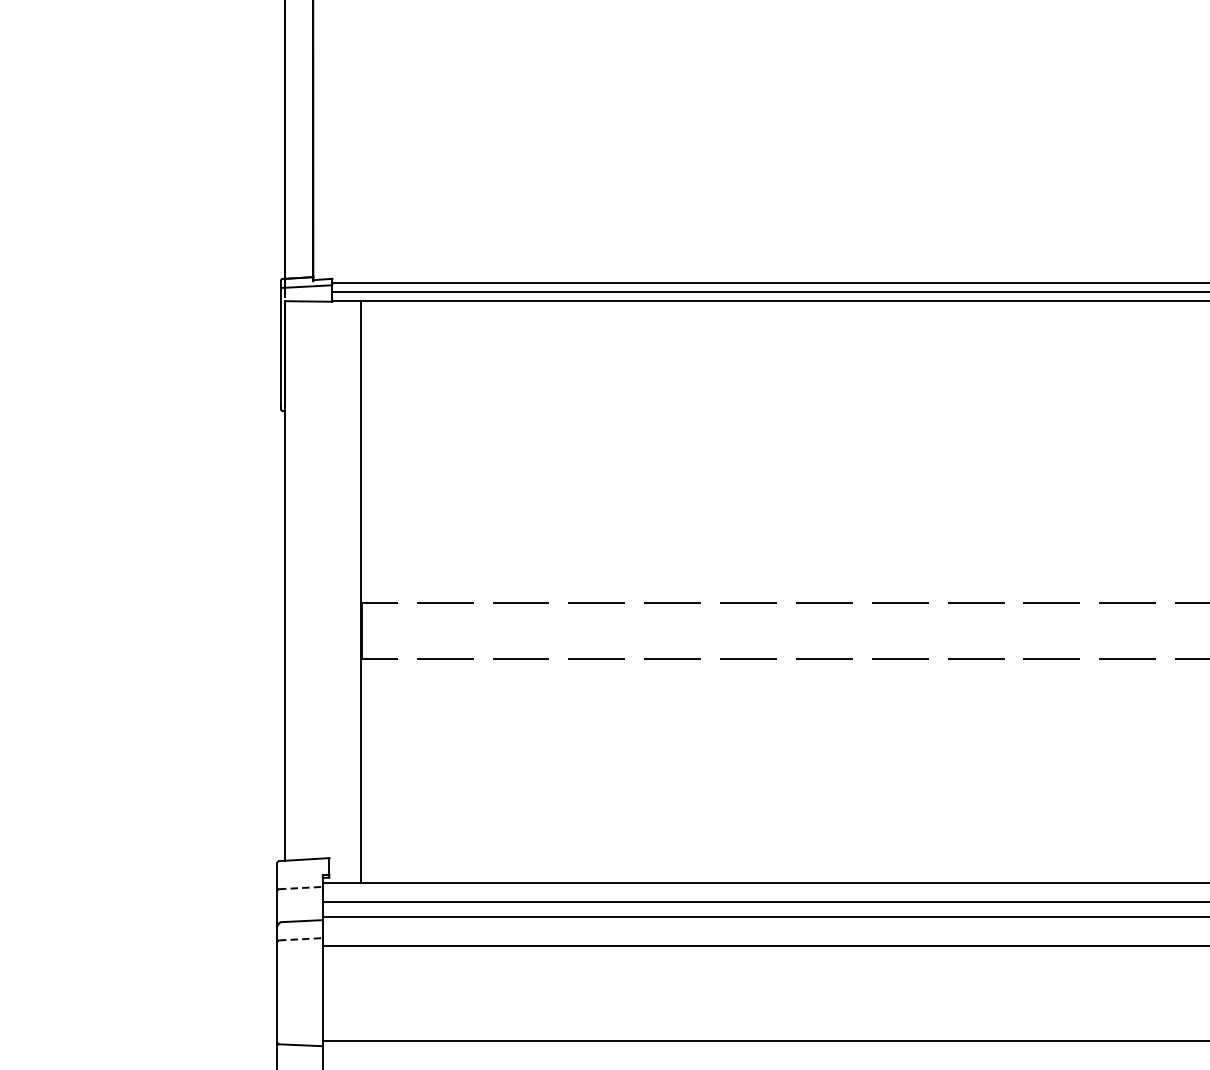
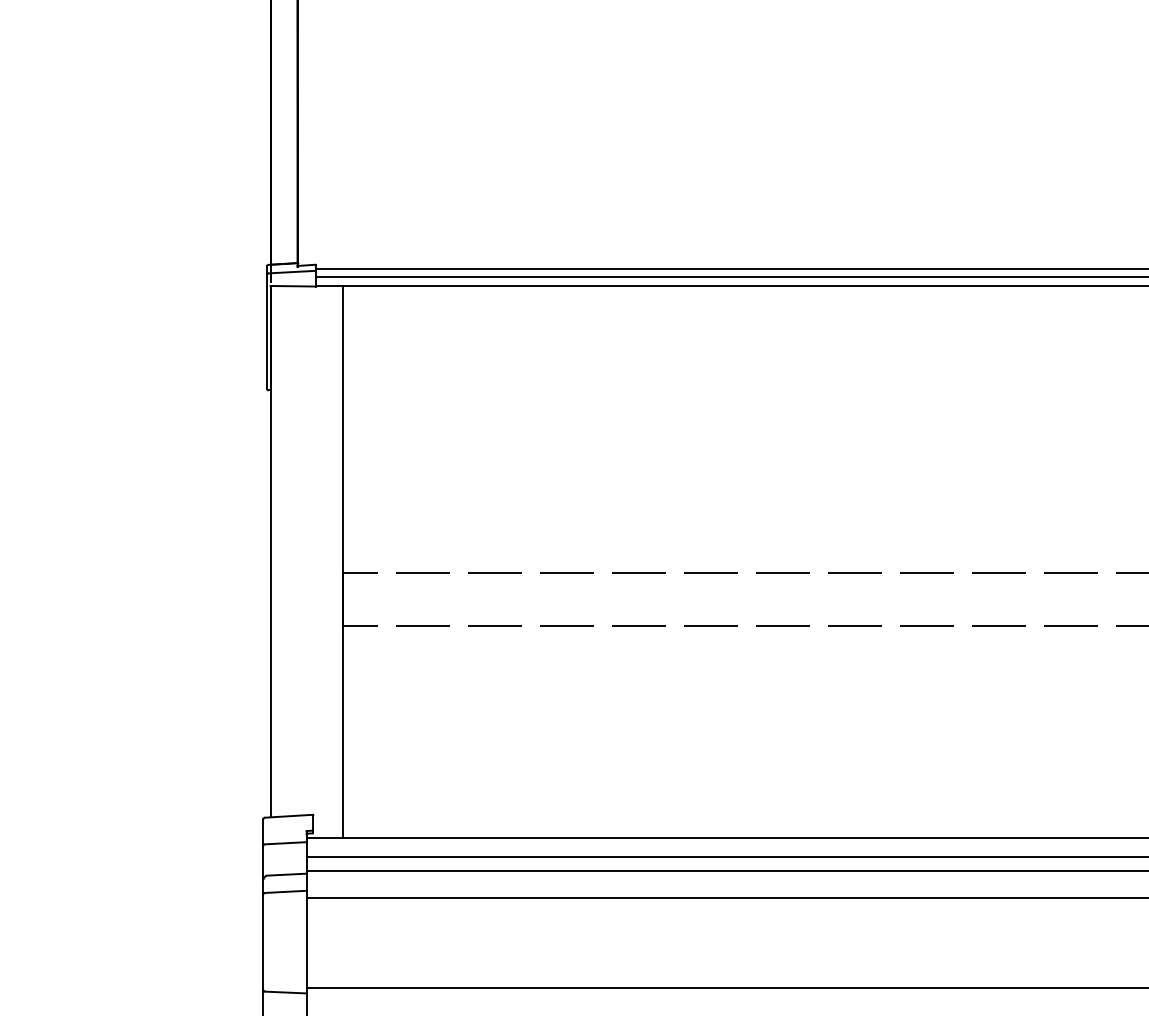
line: (300, 888) -> (285, 843), dashed -> solid
line: (300, 938) -> (285, 891), dashed -> solid

